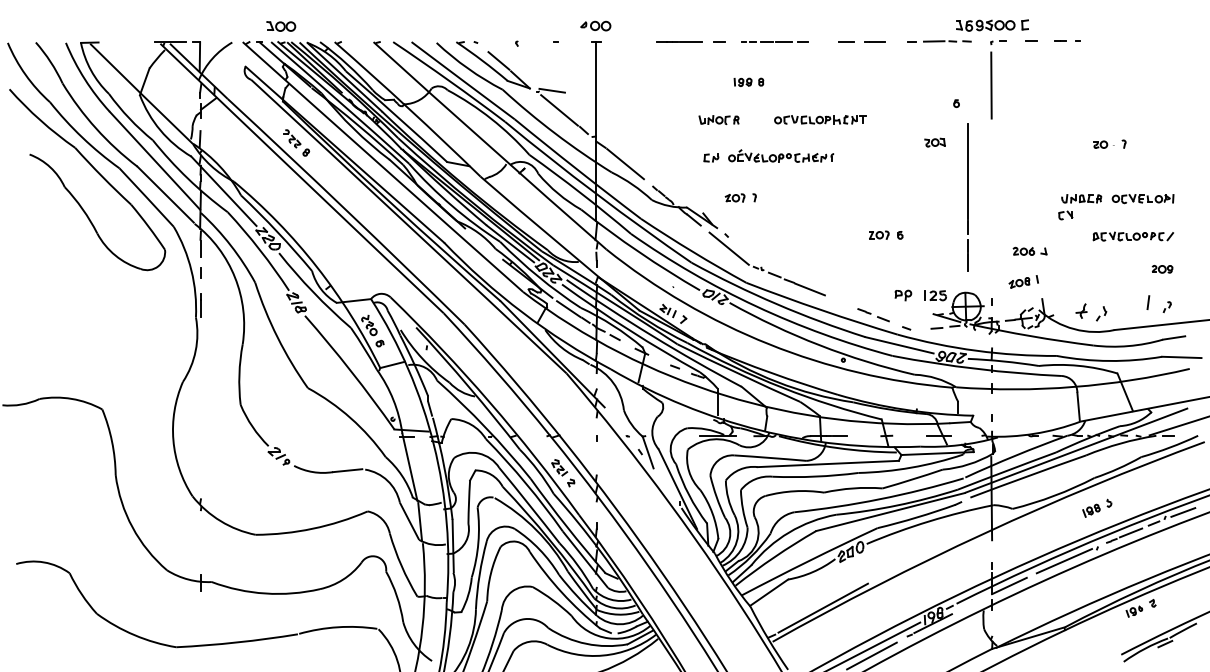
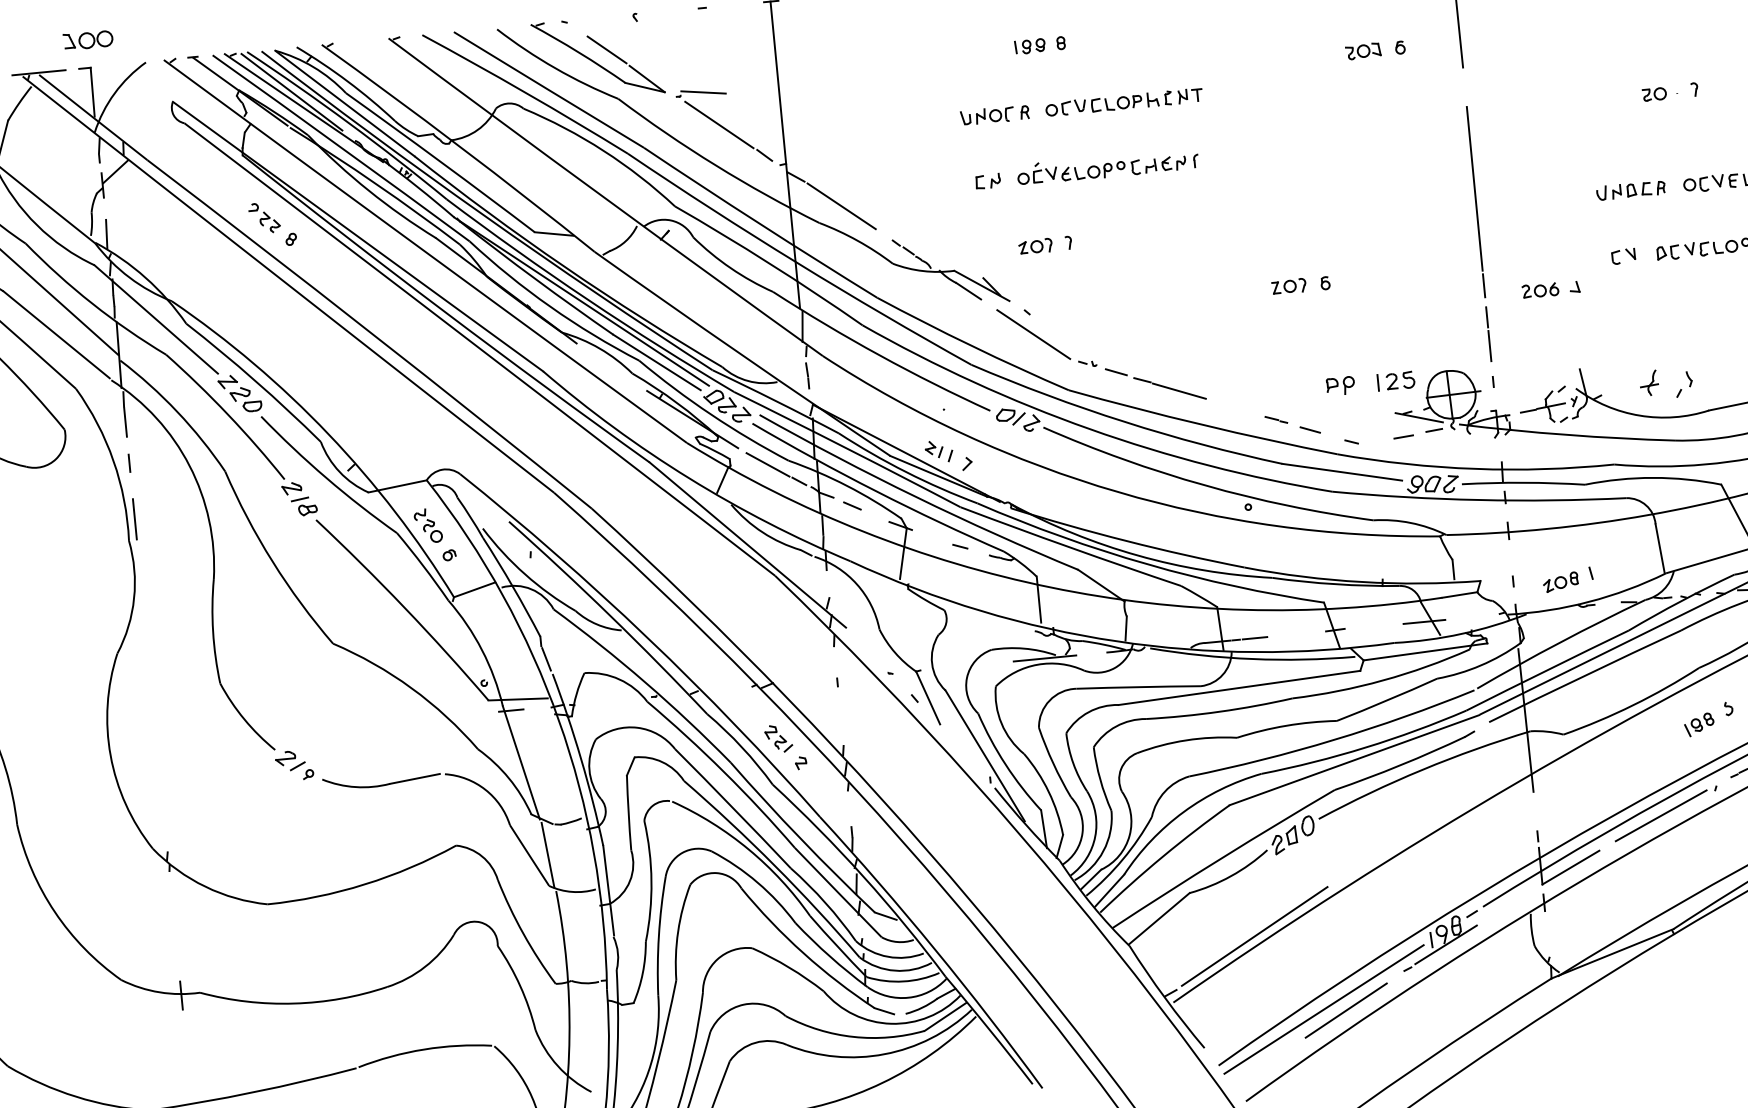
part: (281, 26) -> (88, 40), moved
part: (820, 119) -> (1124, 101), moved
part: (934, 142) -> (1362, 51), moved
line: (967, 197) -> (1478, 234), moved
part: (1065, 215) -> (1623, 256), moved
part: (1023, 281) -> (1567, 579), moved

